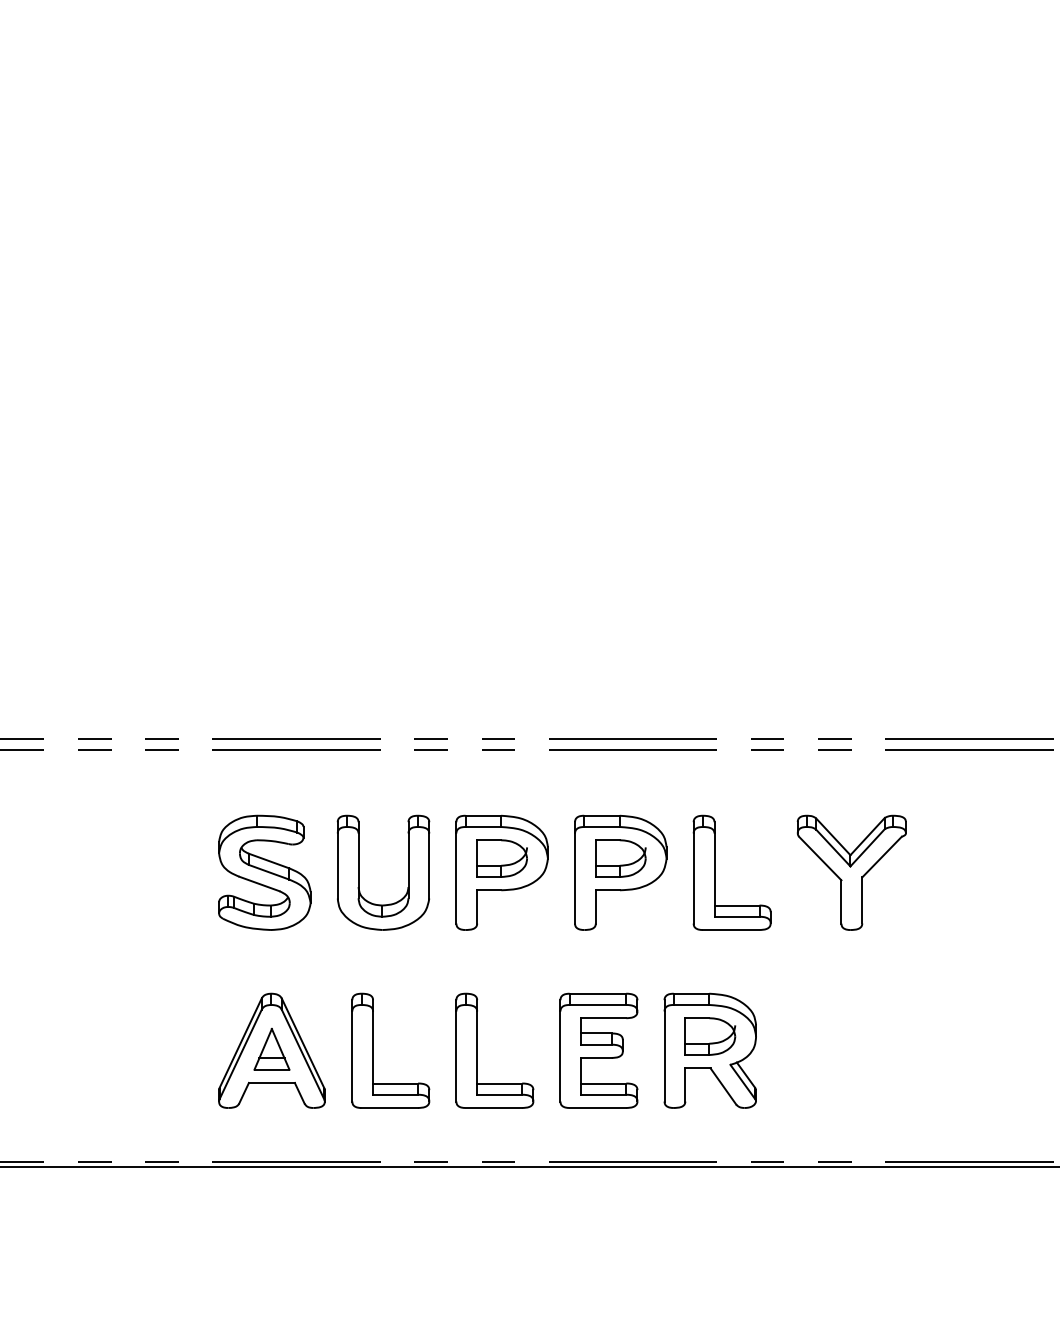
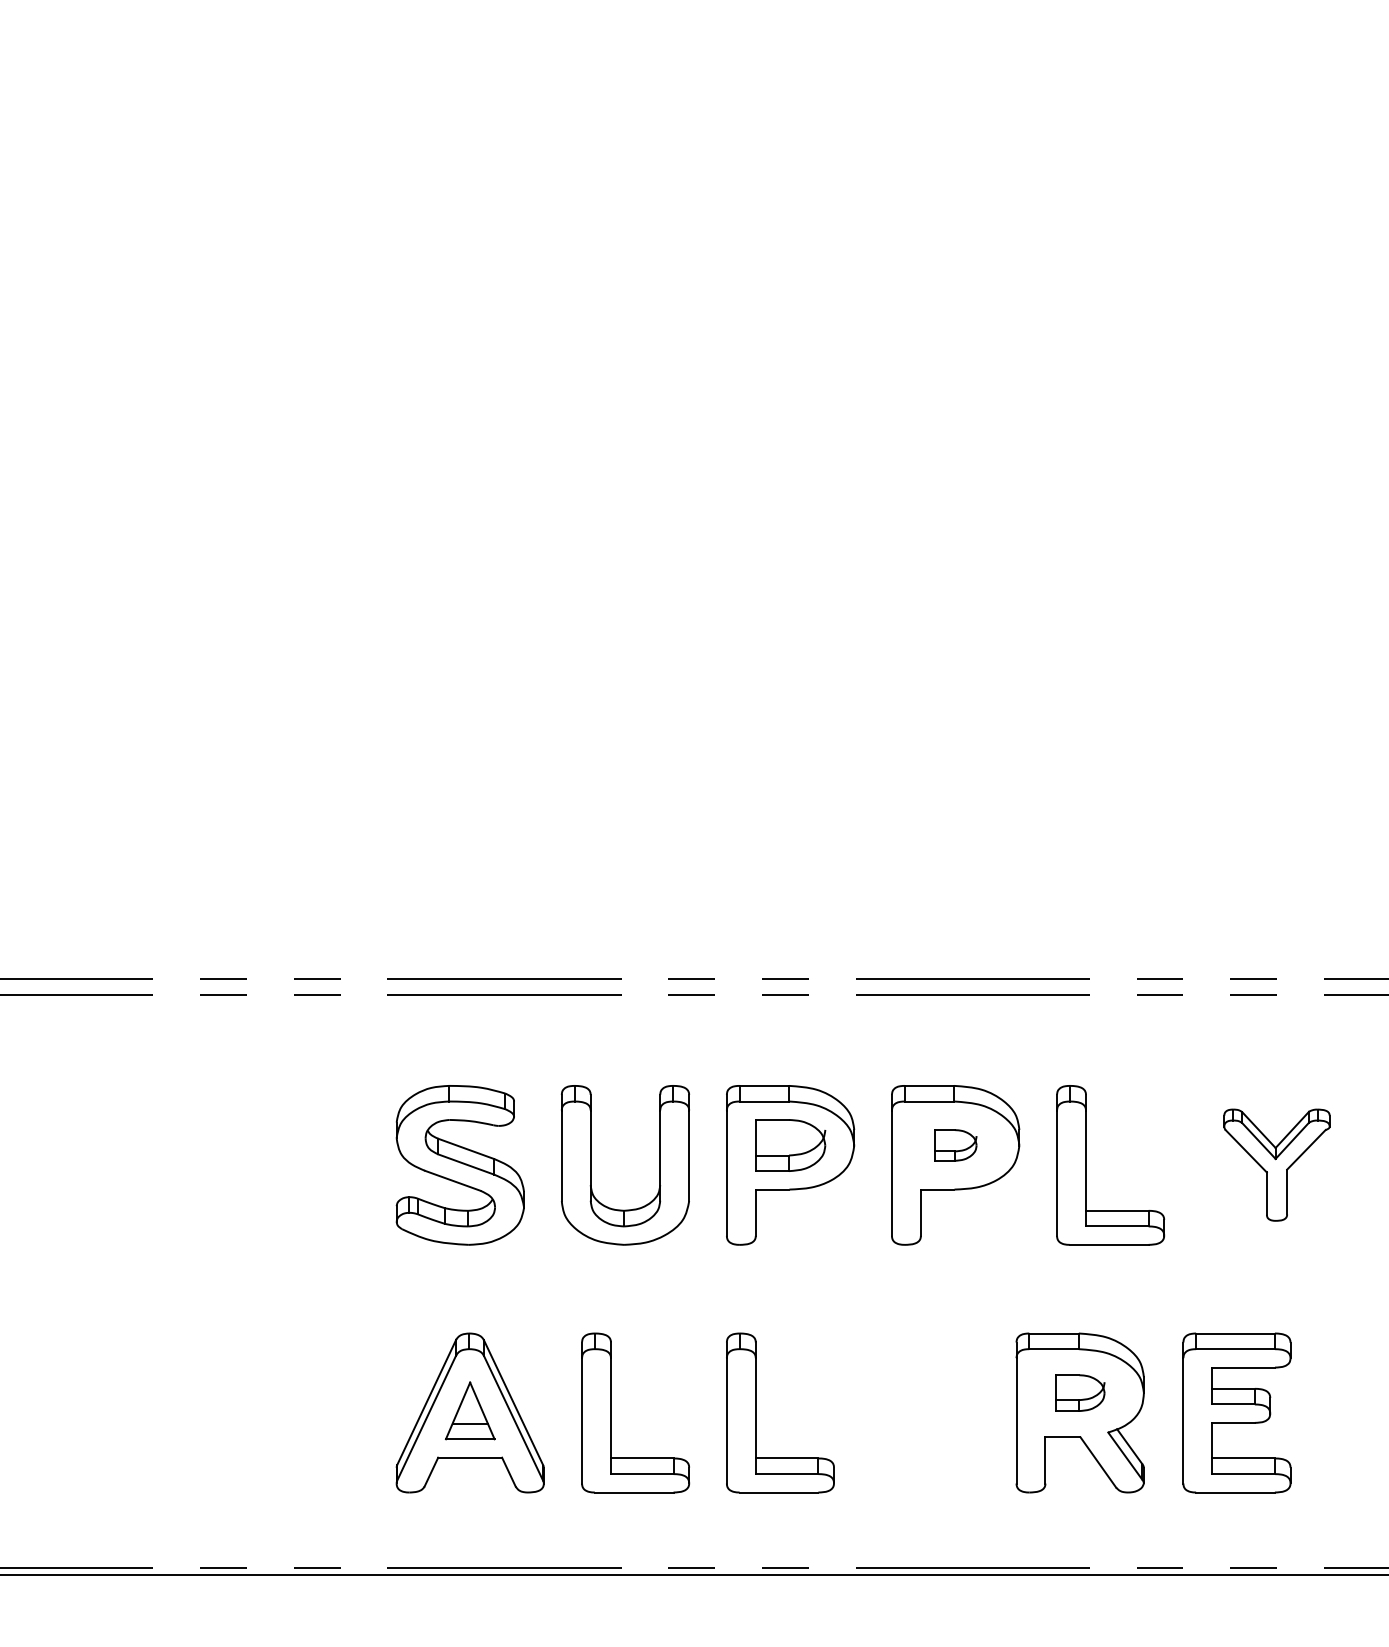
part: (620, 858) -> (955, 1145), size x0.6
part: (851, 872) -> (1276, 1164), size x0.7
part: (710, 1036) -> (1080, 1393), size x0.7
part: (598, 1050) -> (1236, 1412), moved

